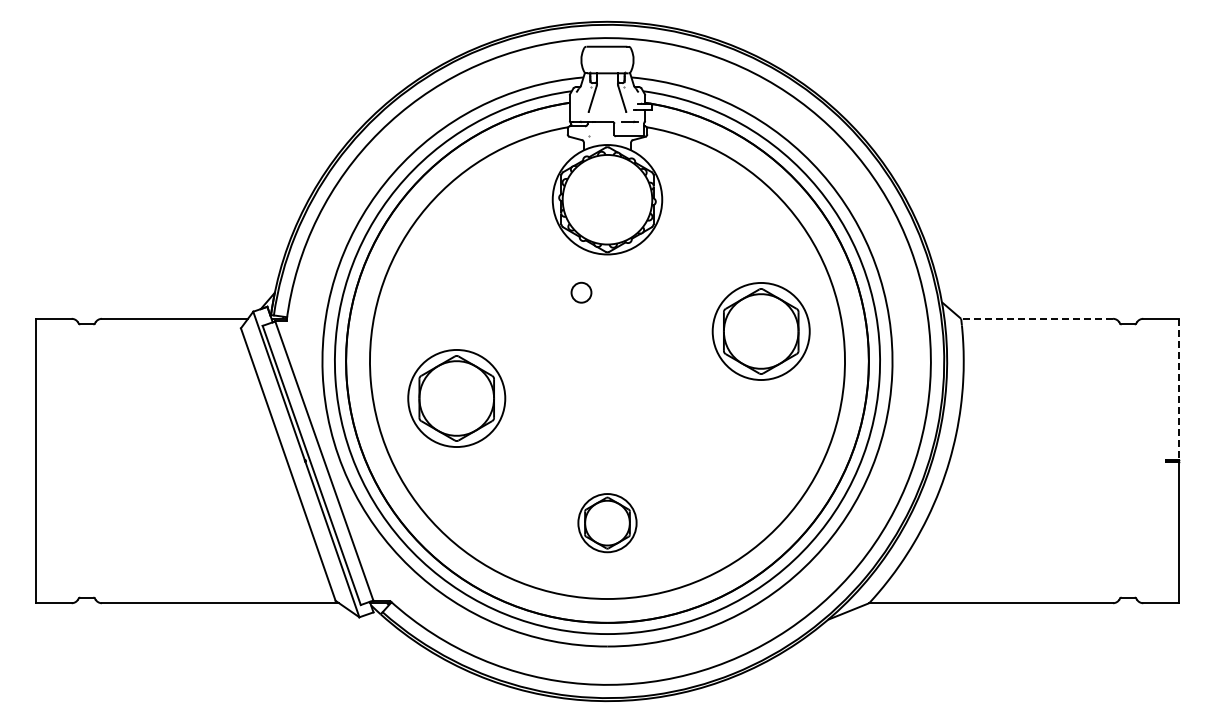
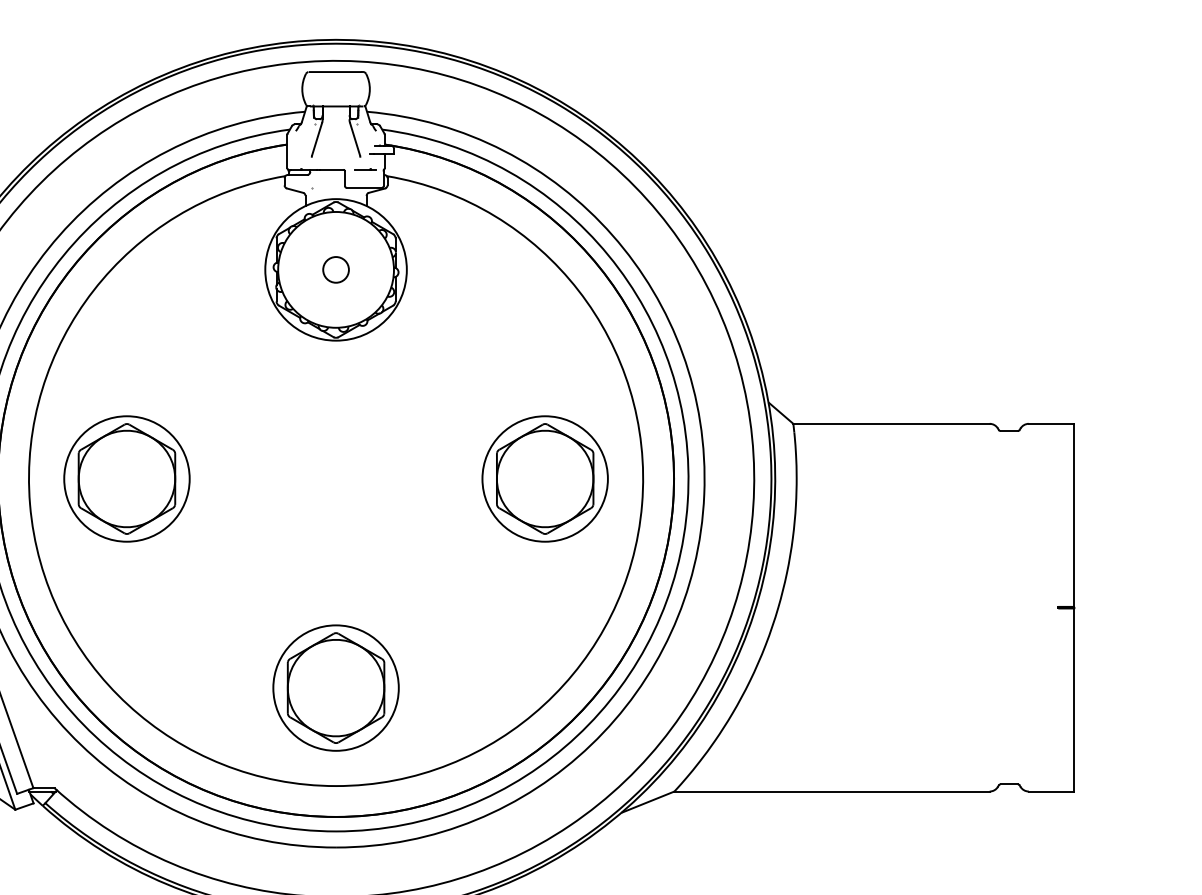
circle: (581, 292) -> (336, 269), moved
line: (1037, 318) -> (892, 423), dashed -> solid
part: (760, 331) -> (544, 479), moved
line: (1178, 389) -> (1074, 515), dashed -> solid
part: (456, 398) -> (126, 479), moved
part: (607, 522) -> (336, 687), size x1.67

